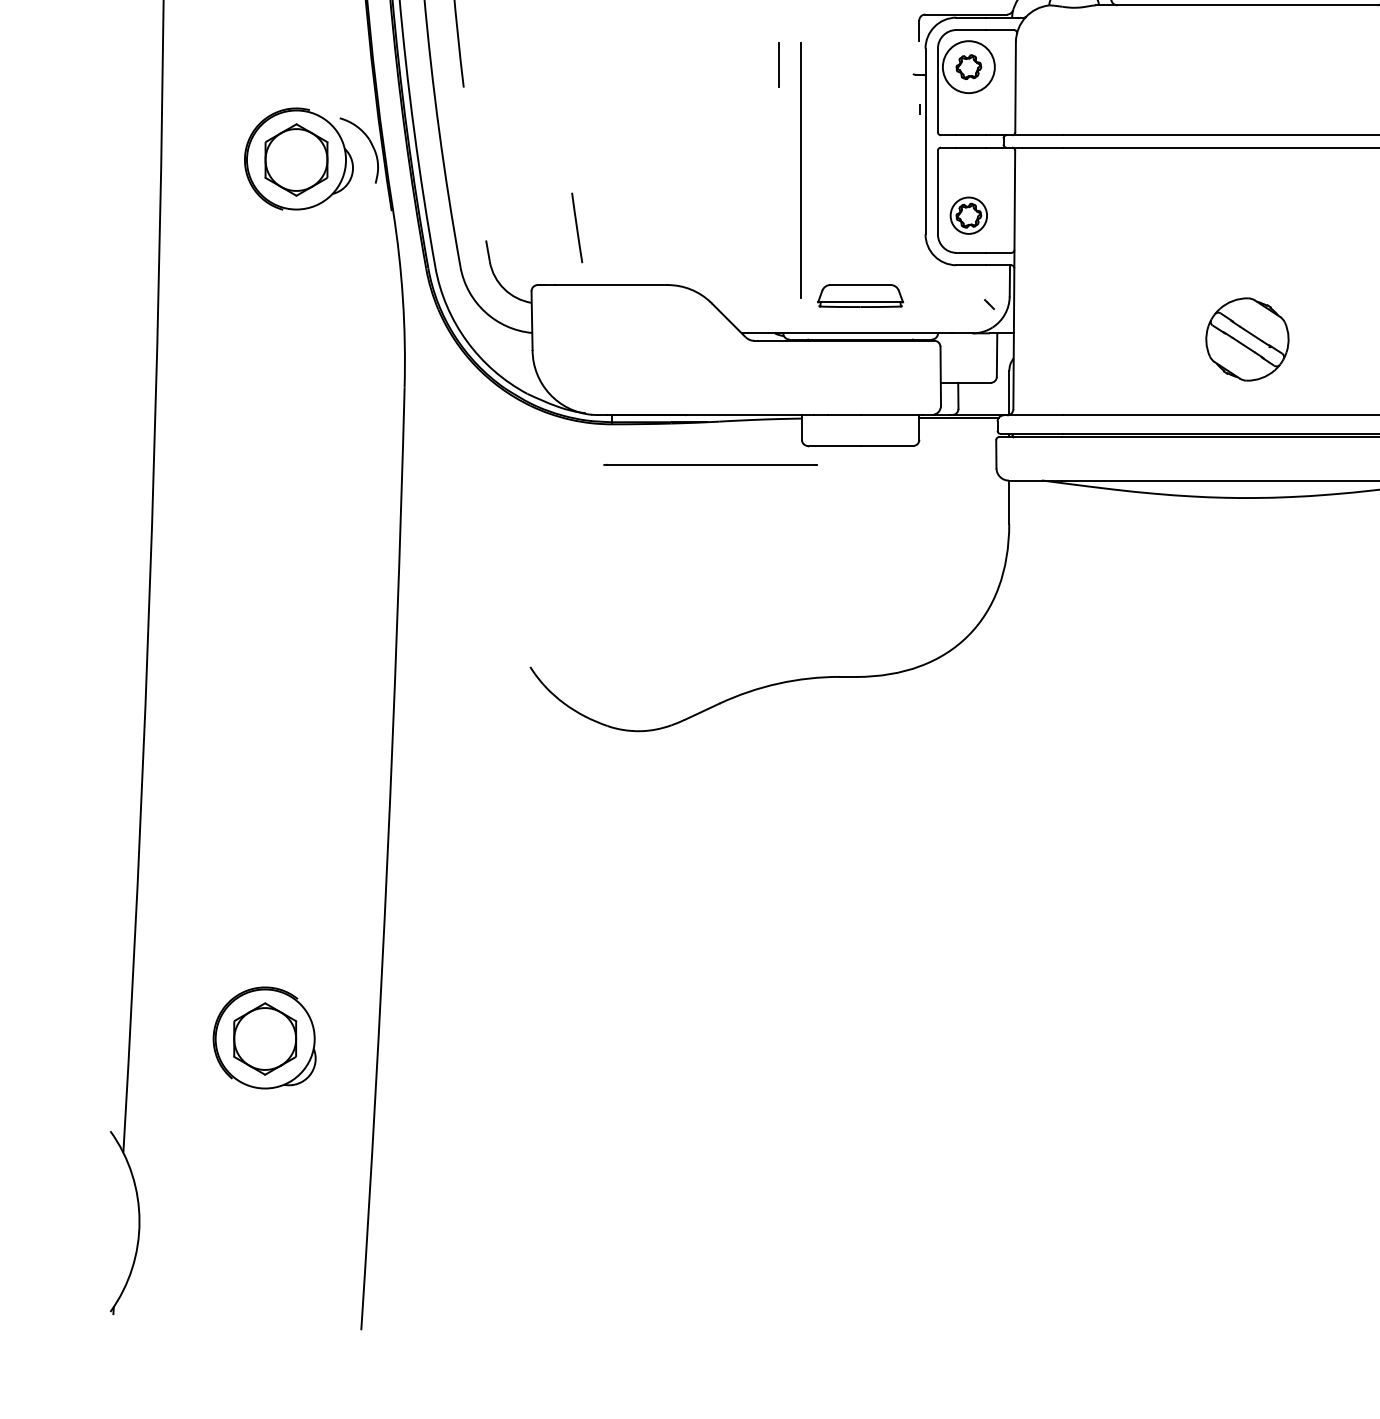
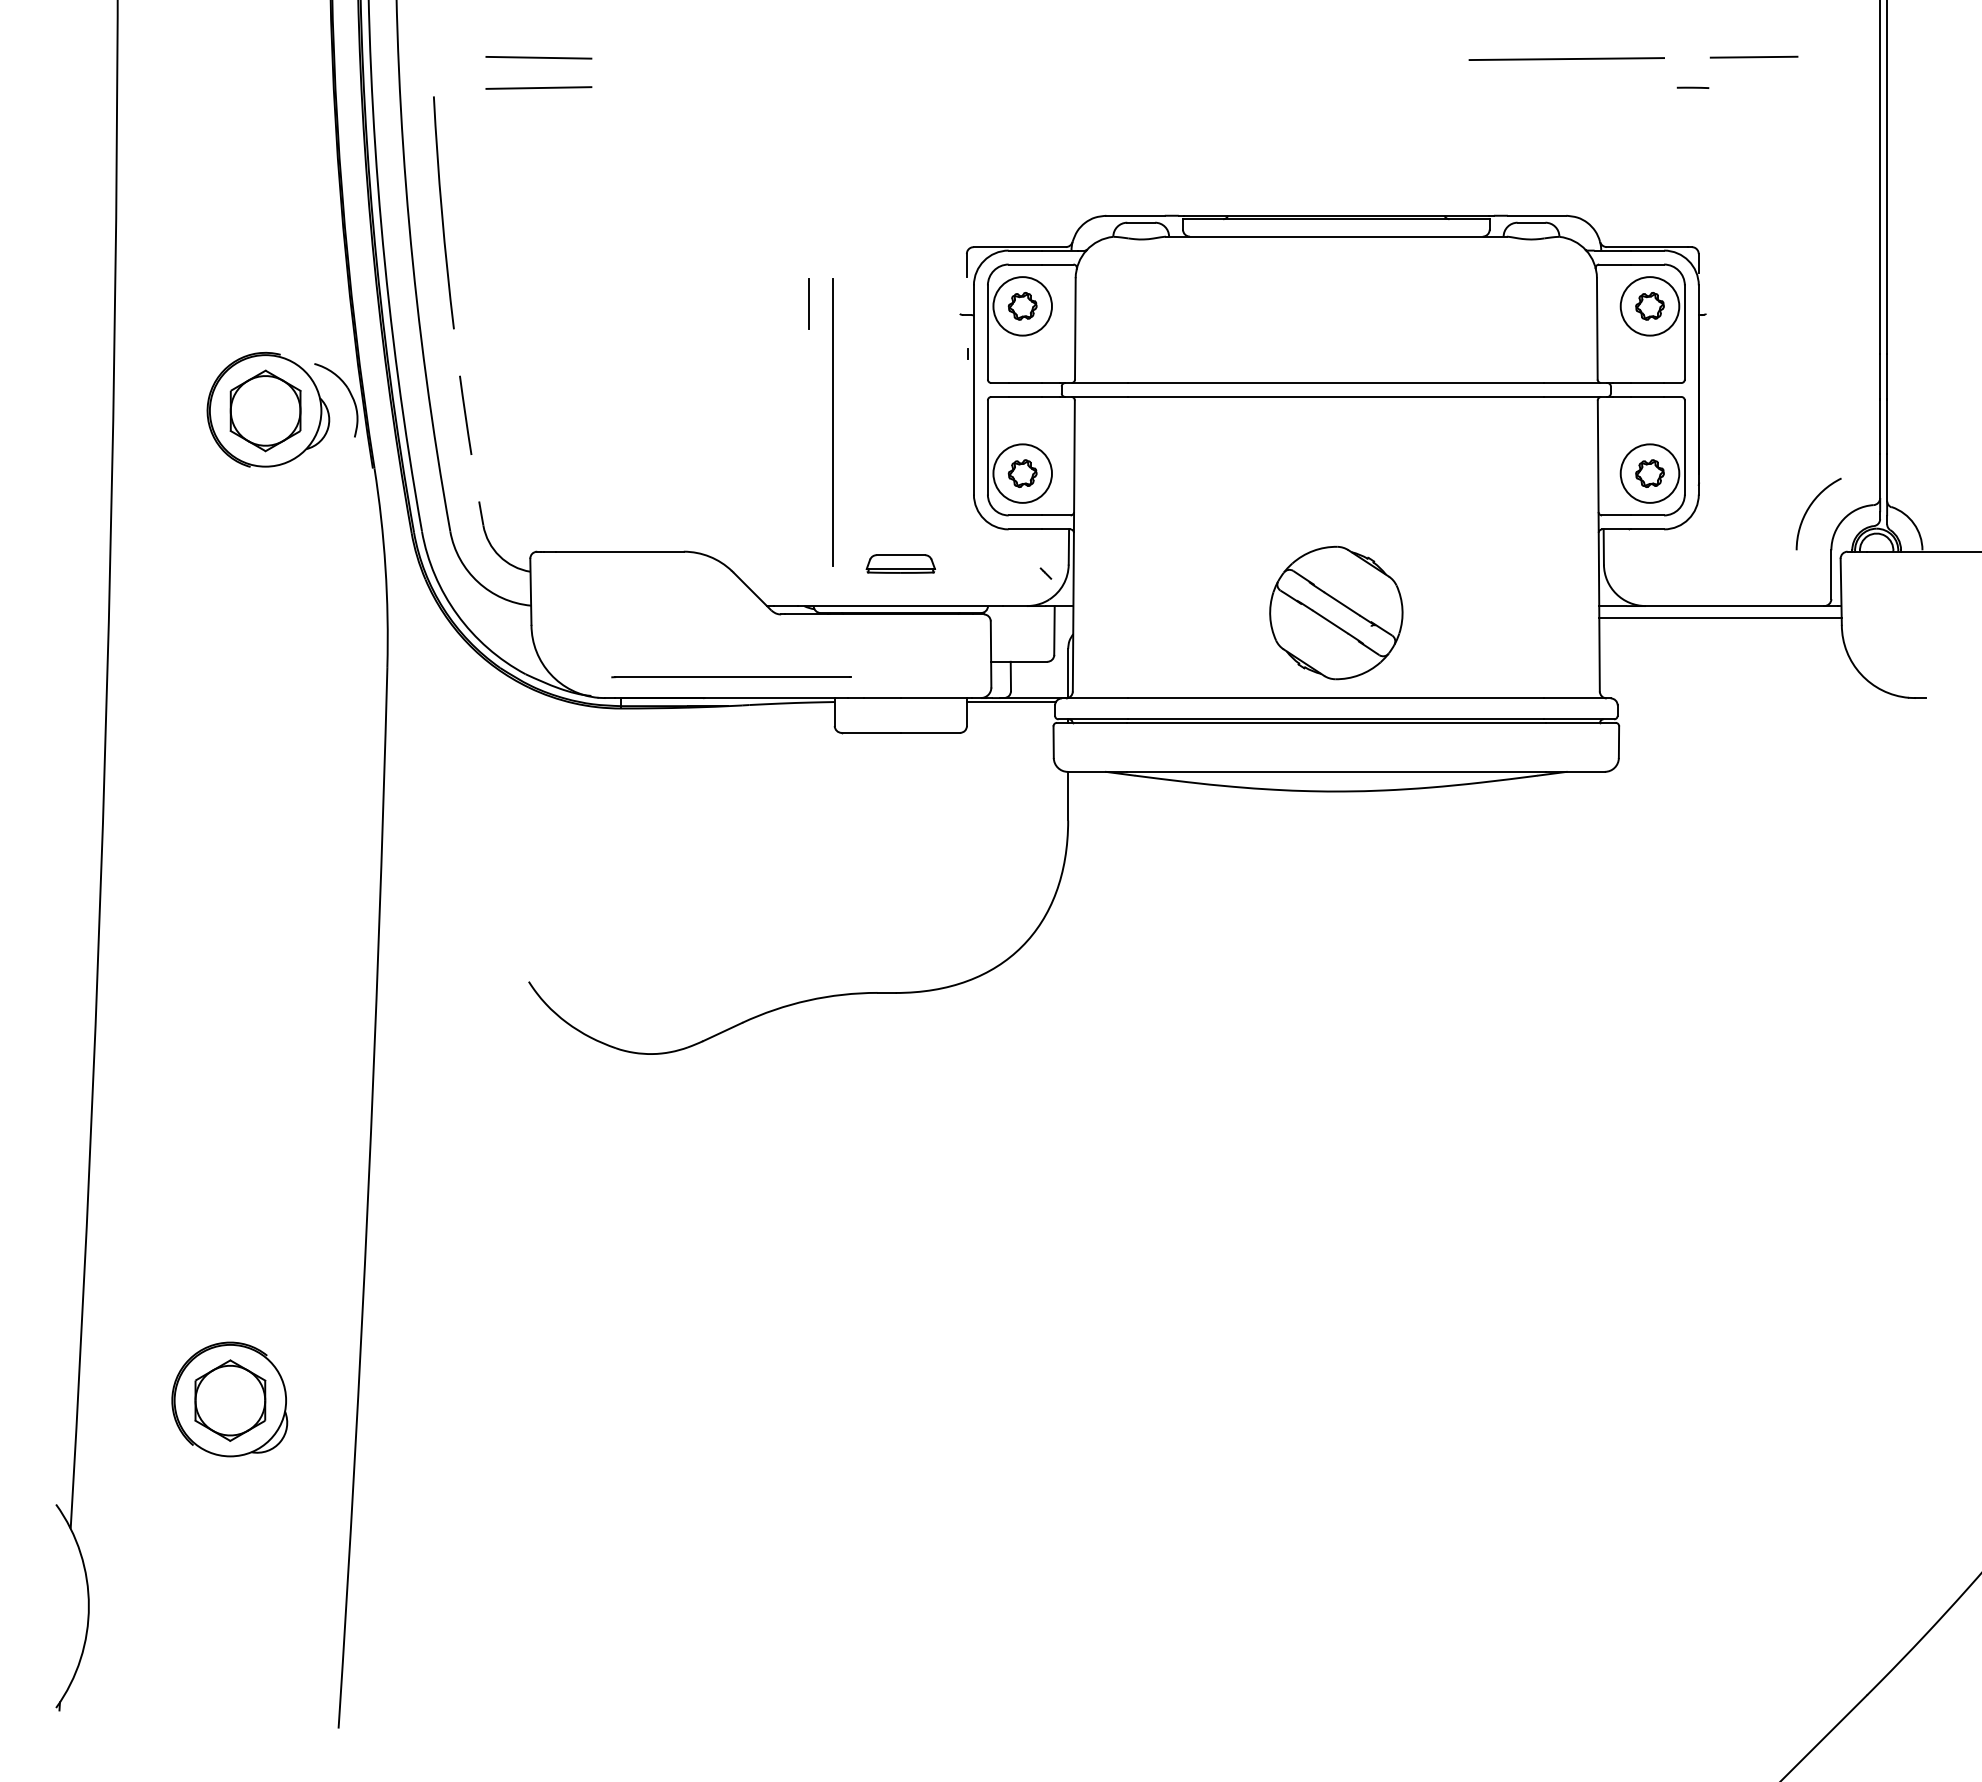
circle: (968, 215) -> (1022, 473), size x1.43
line: (577, 227) -> (465, 414), moved
part: (860, 295) -> (900, 563), size x0.71
part: (1247, 339) -> (1336, 612), size x1.43
line: (710, 465) -> (731, 677), moved

